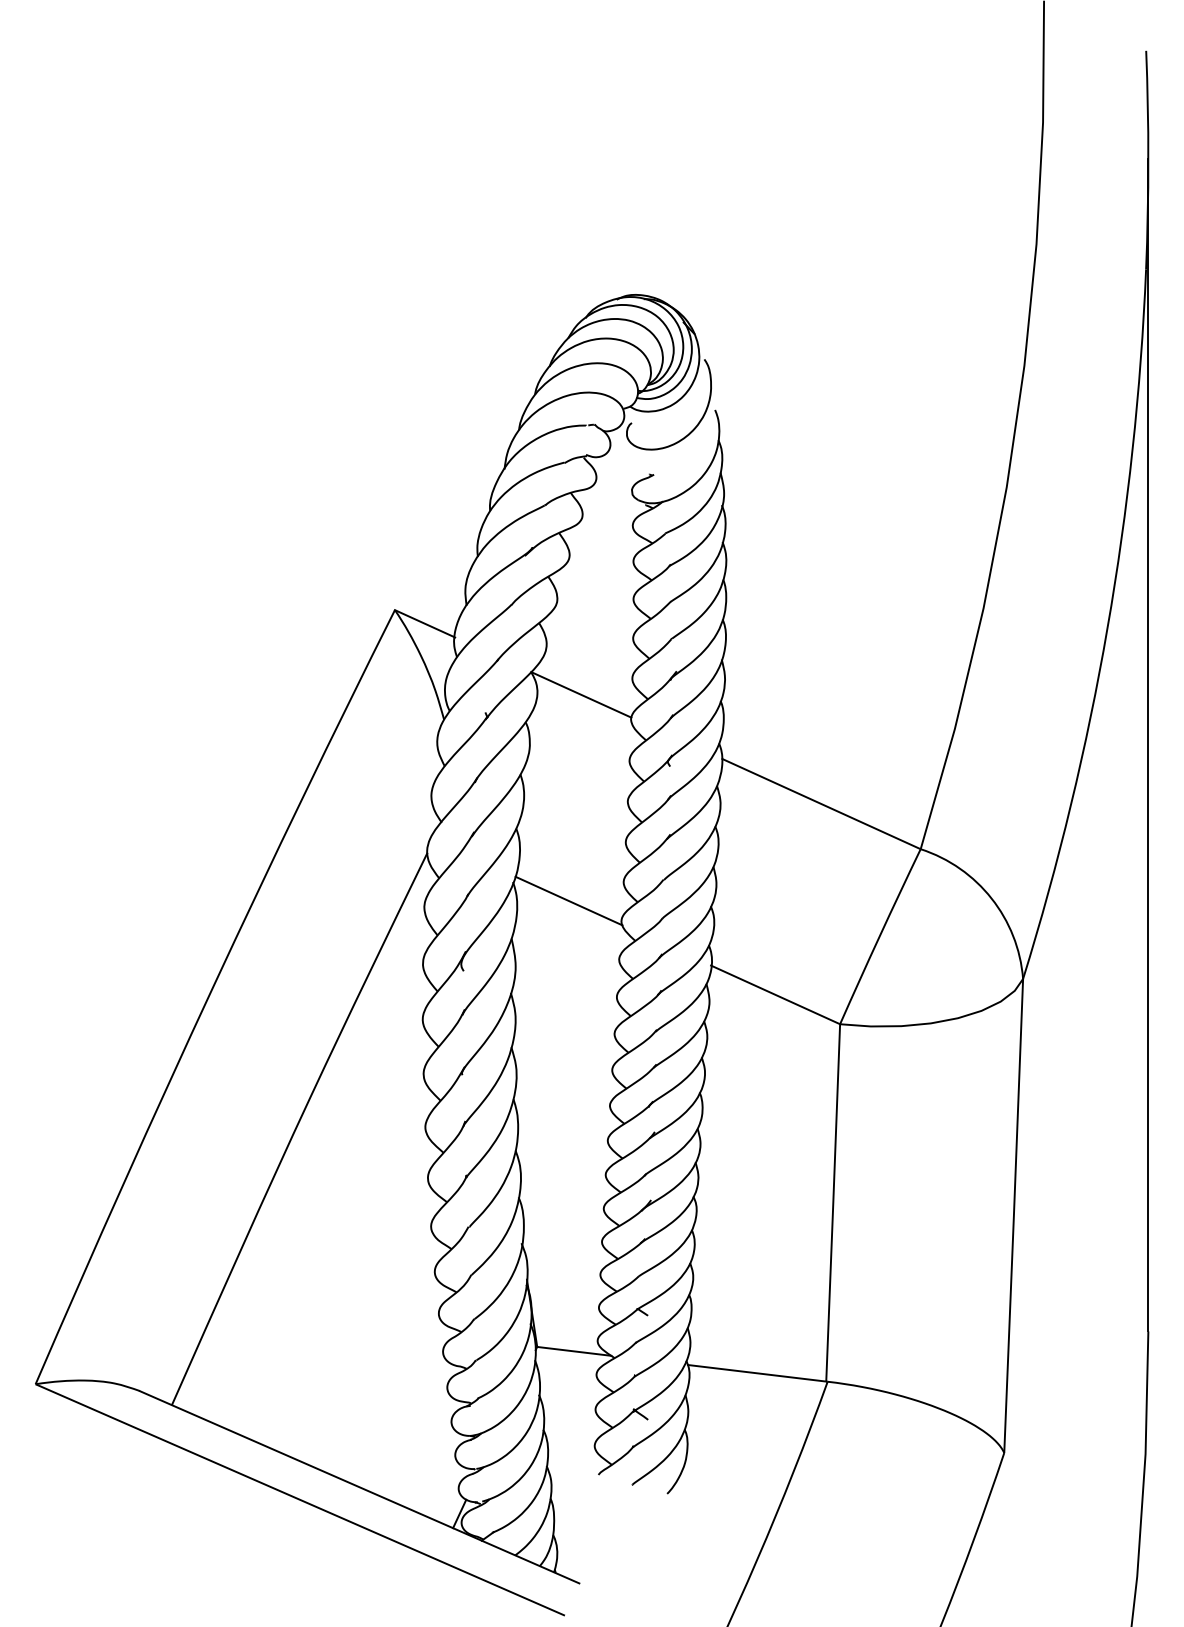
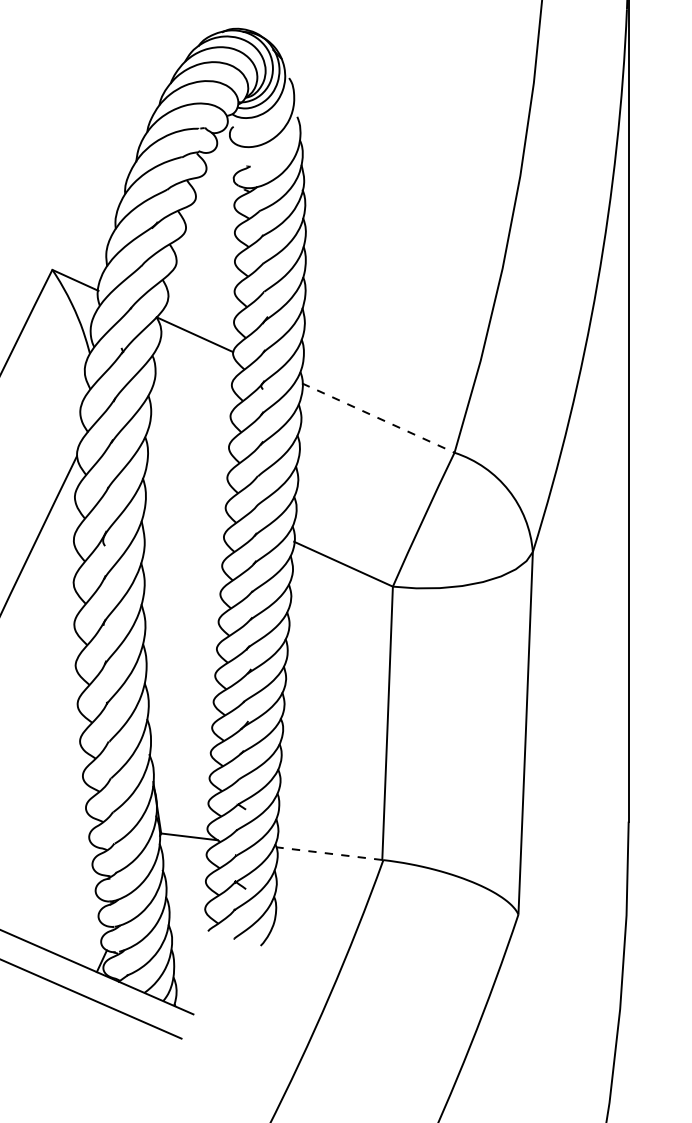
line: (821, 803) -> (378, 417), solid -> dashed
line: (568, 900) -> (185, 492), removed
line: (757, 1373) -> (329, 853), solid -> dashed

